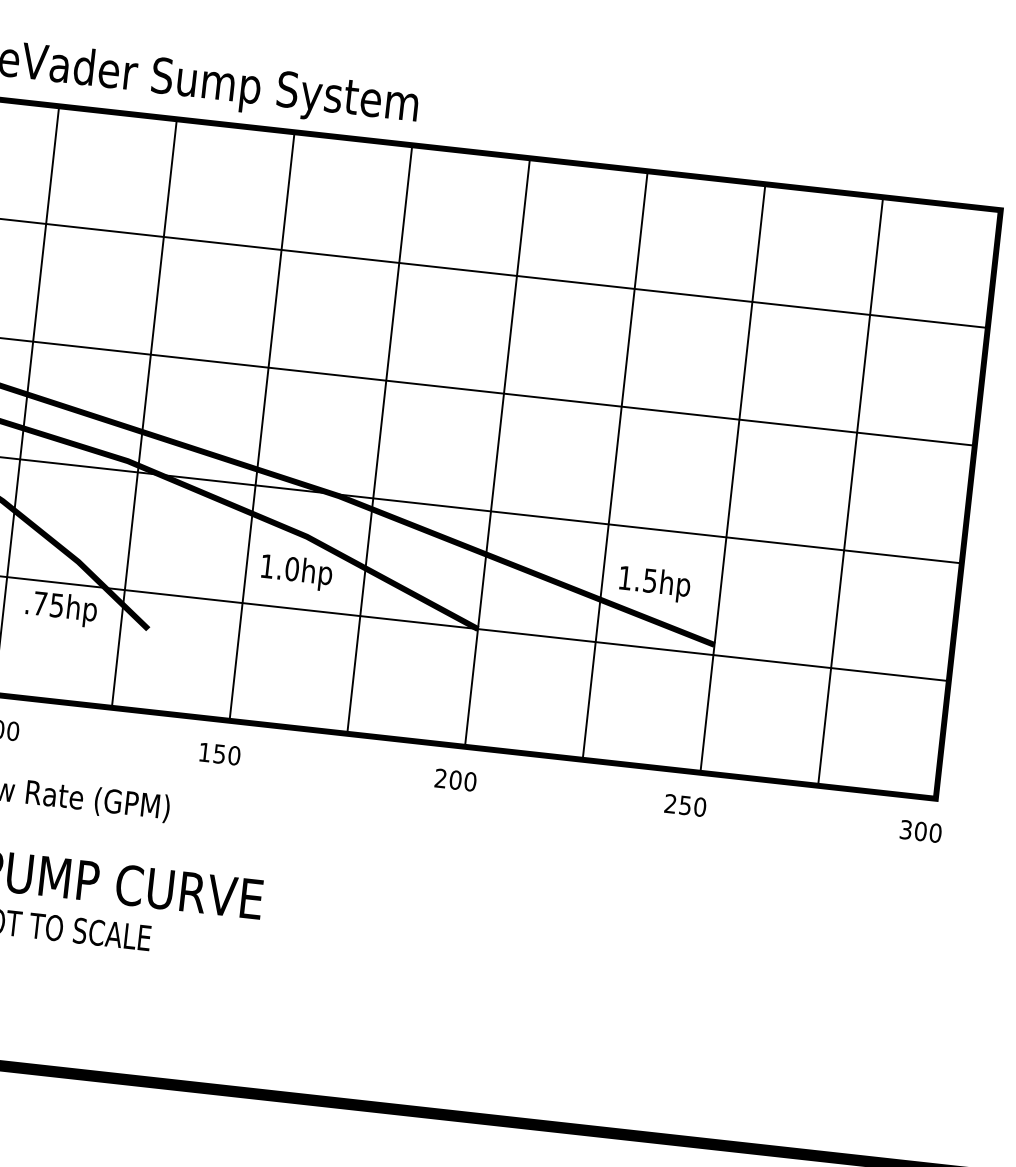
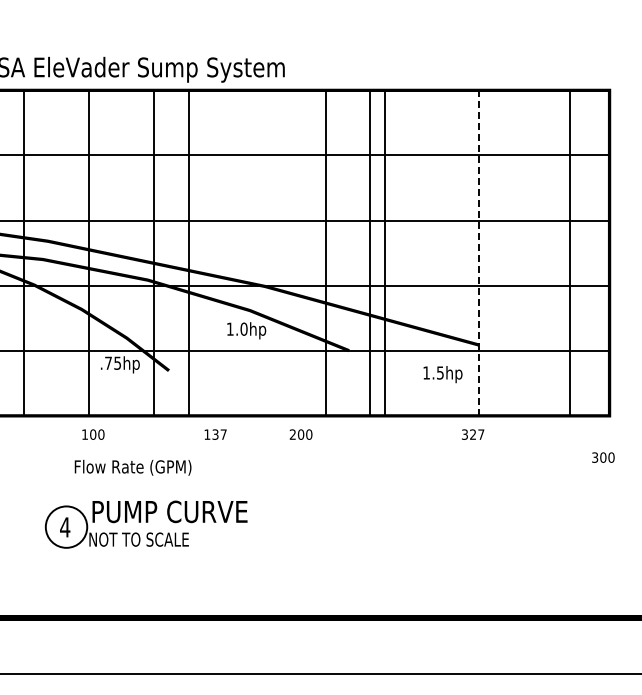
line: (261, 425) -> (188, 252), moved
line: (380, 438) -> (326, 252), moved
line: (498, 451) -> (385, 252), moved
line: (615, 464) -> (370, 252), moved
line: (733, 479) -> (479, 253), solid -> dashed
line: (850, 490) -> (570, 252), moved
text: (653, 583) -> (442, 374), moved
text: (226, 754) -> (219, 434), 150 -> 137
text: (454, 779) -> (300, 434), moved
text: (686, 805) -> (473, 434), 250 -> 327
text: (921, 831) -> (603, 457), moved

